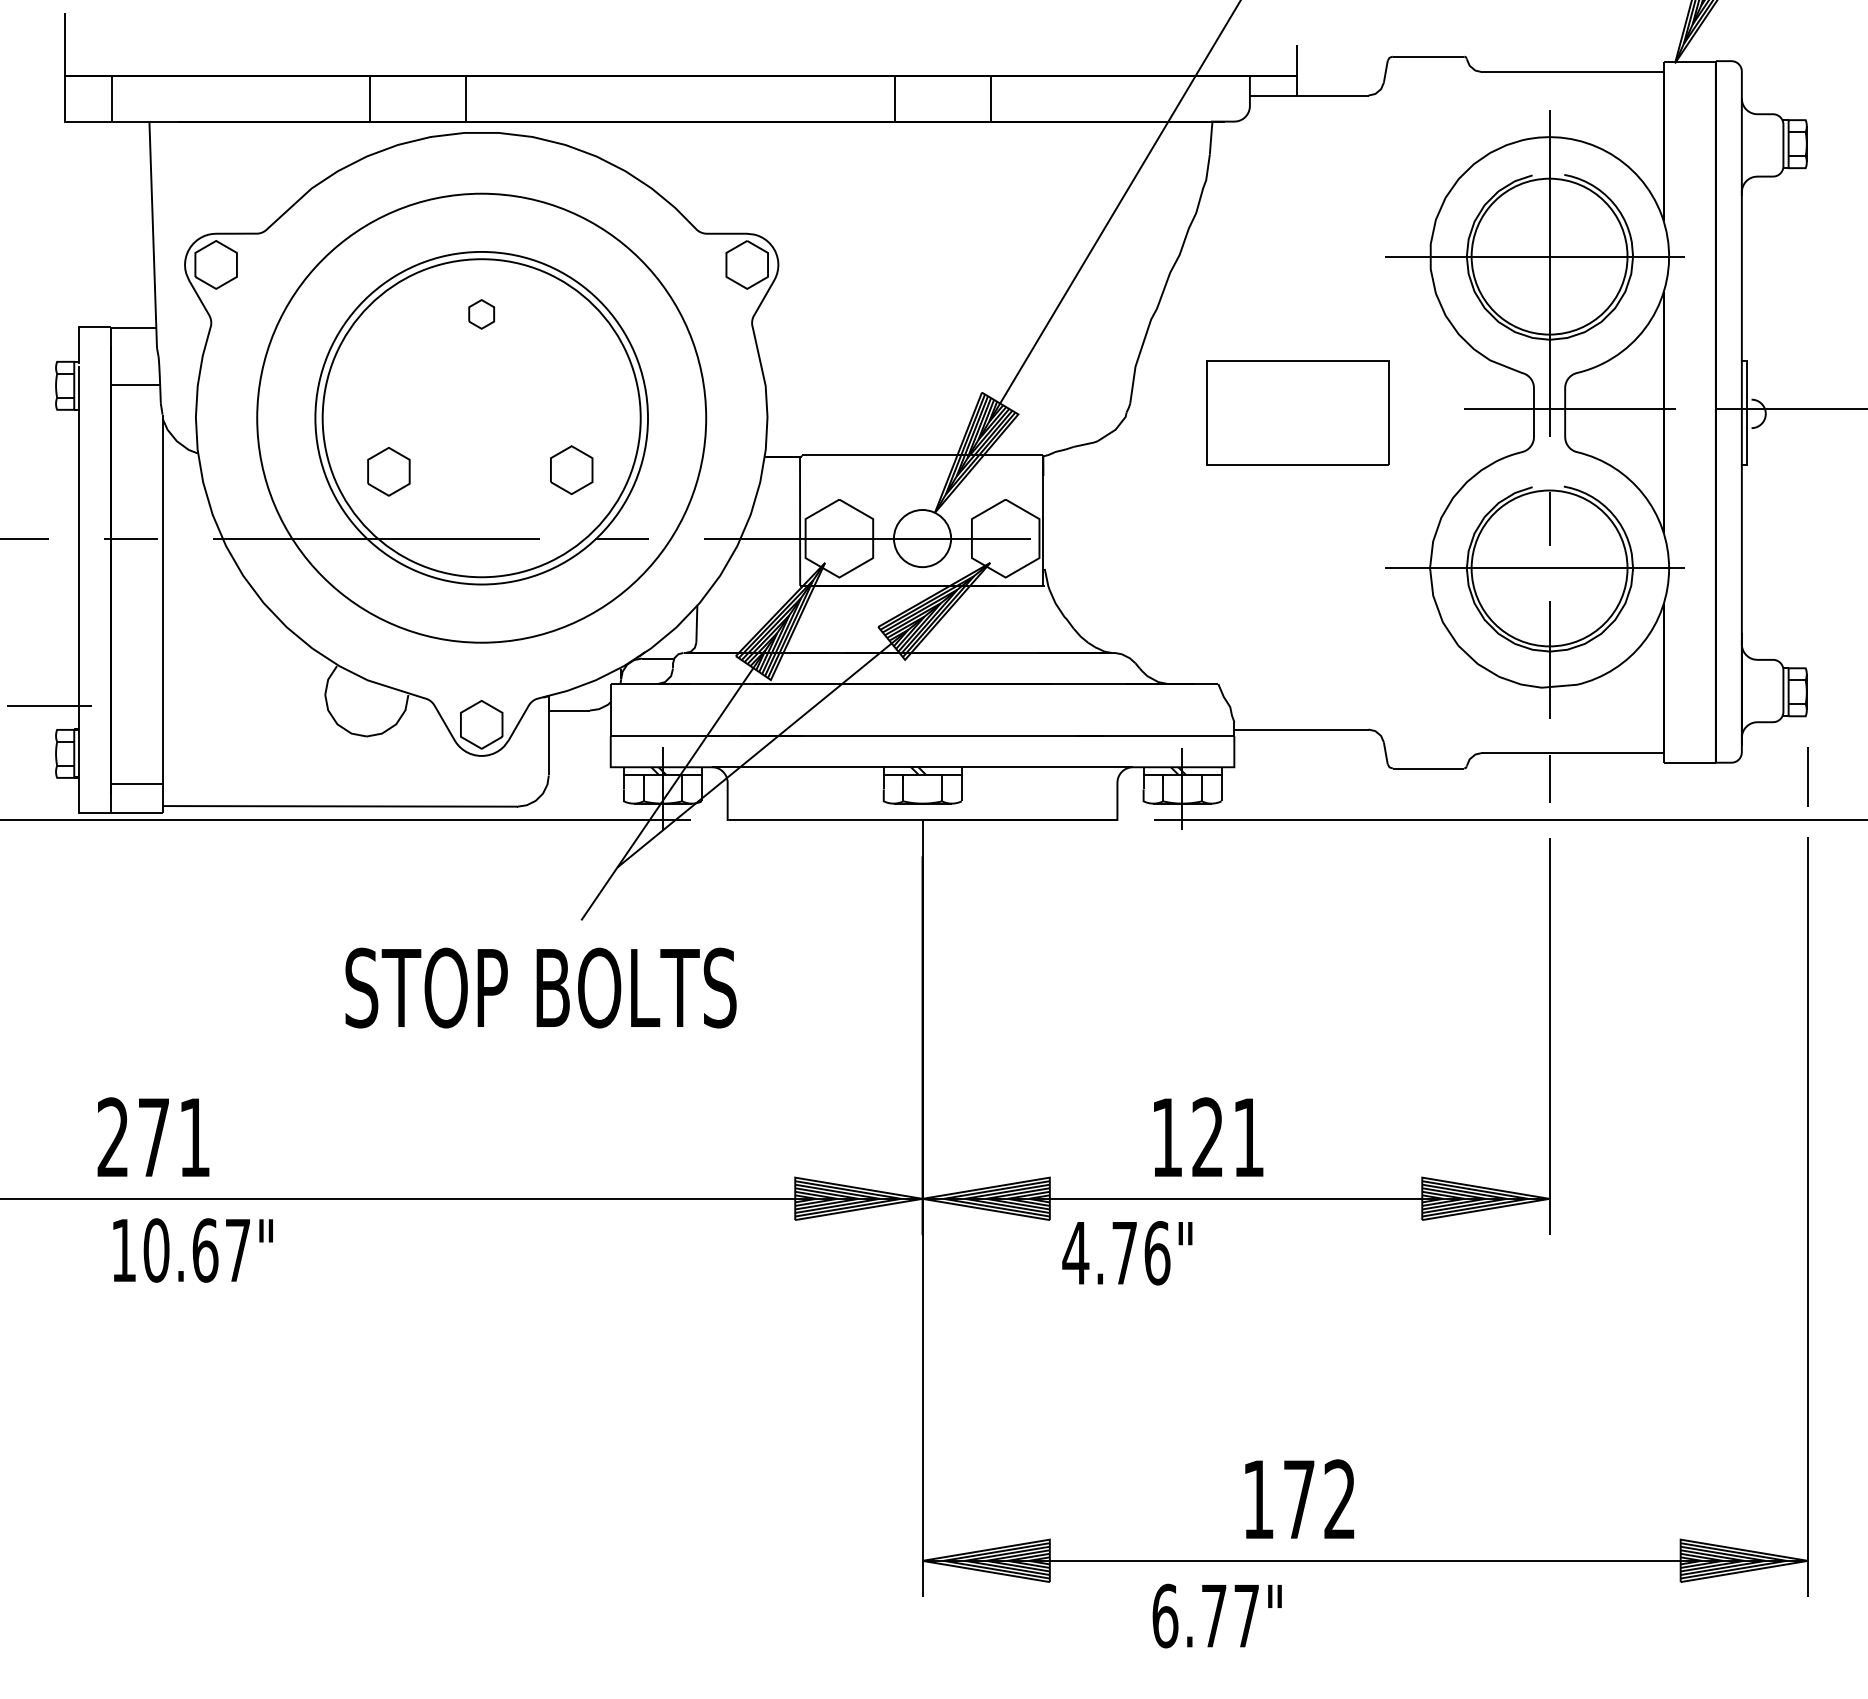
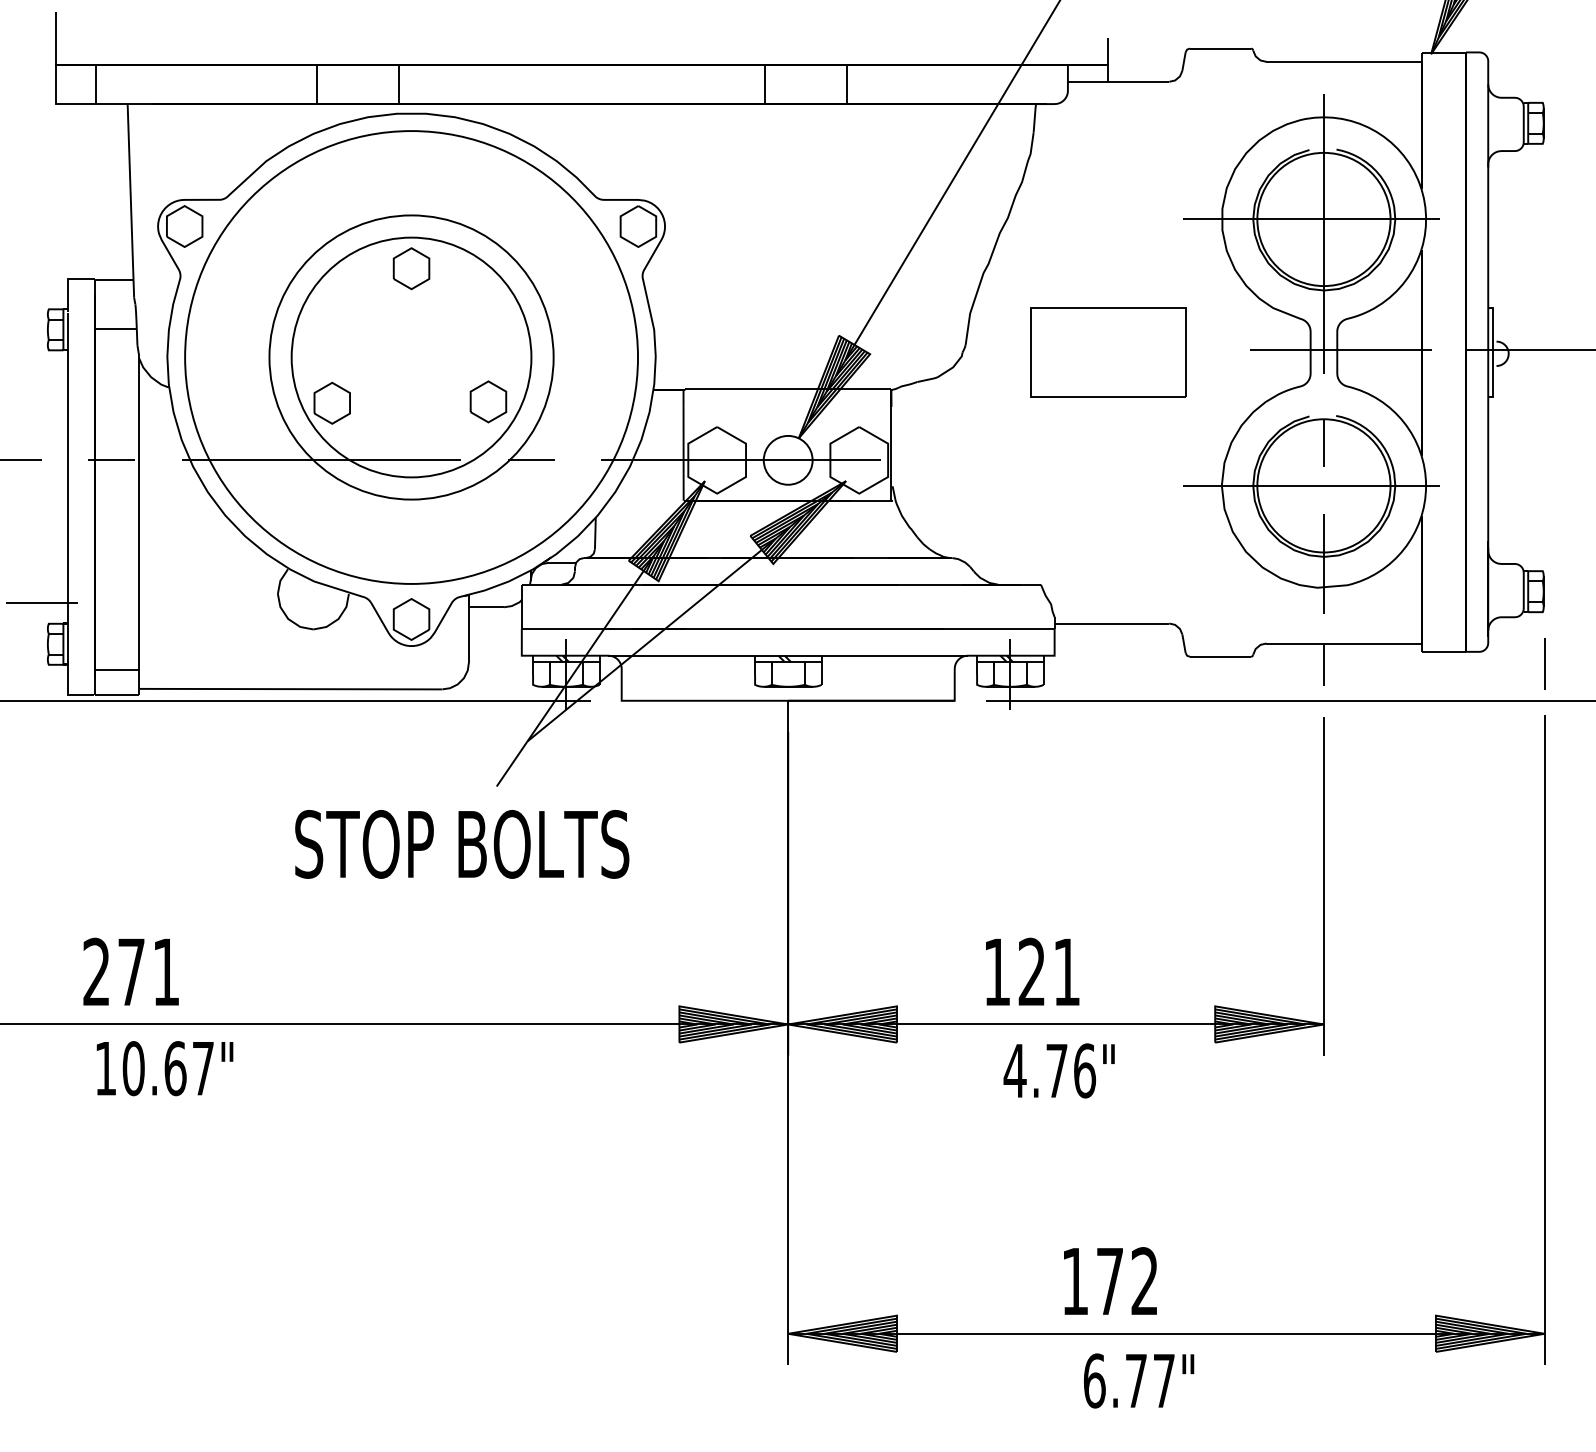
part: (481, 314) -> (411, 268), size x1.67
circle: (481, 418) -> (411, 357), size x0.62
circle: (481, 418) -> (411, 357), size x1.67
text: (1126, 1252) -> (1058, 1070), moved
text: (1217, 1615) -> (1139, 1380), moved

